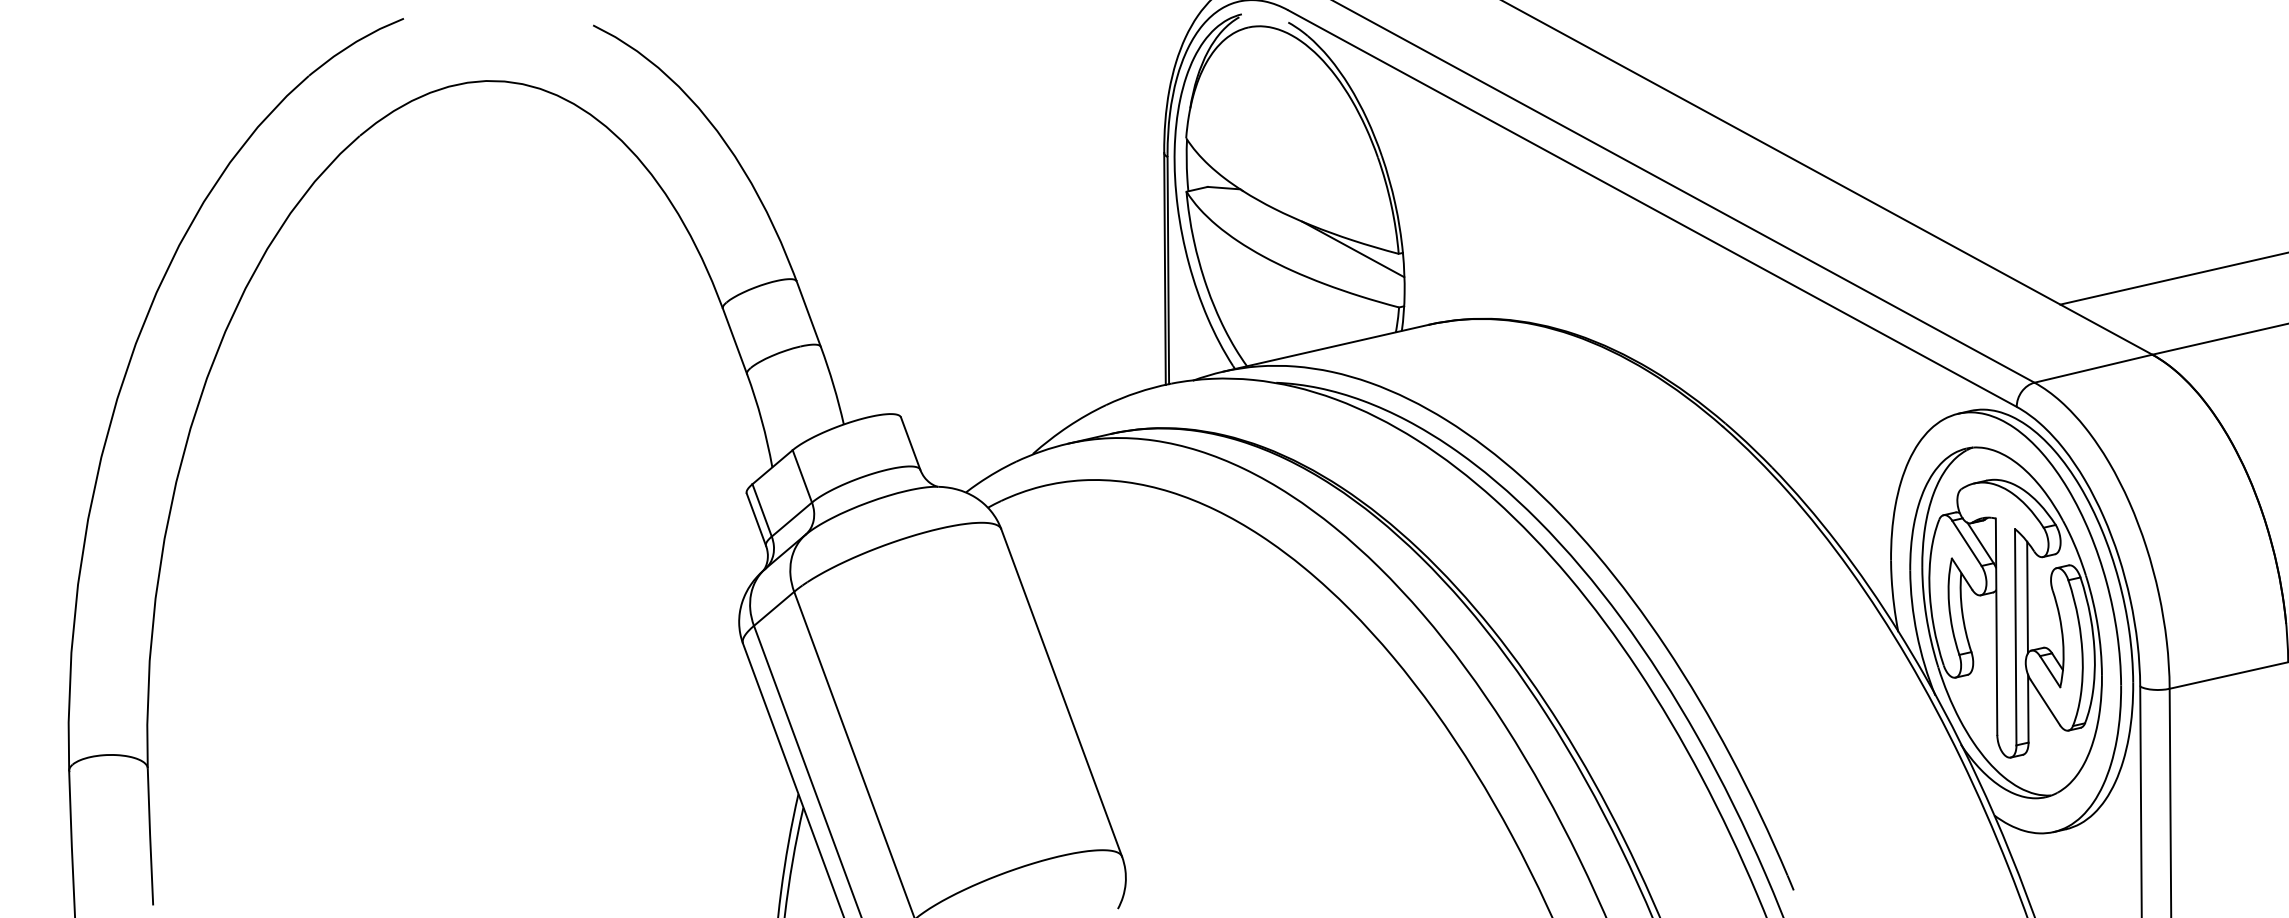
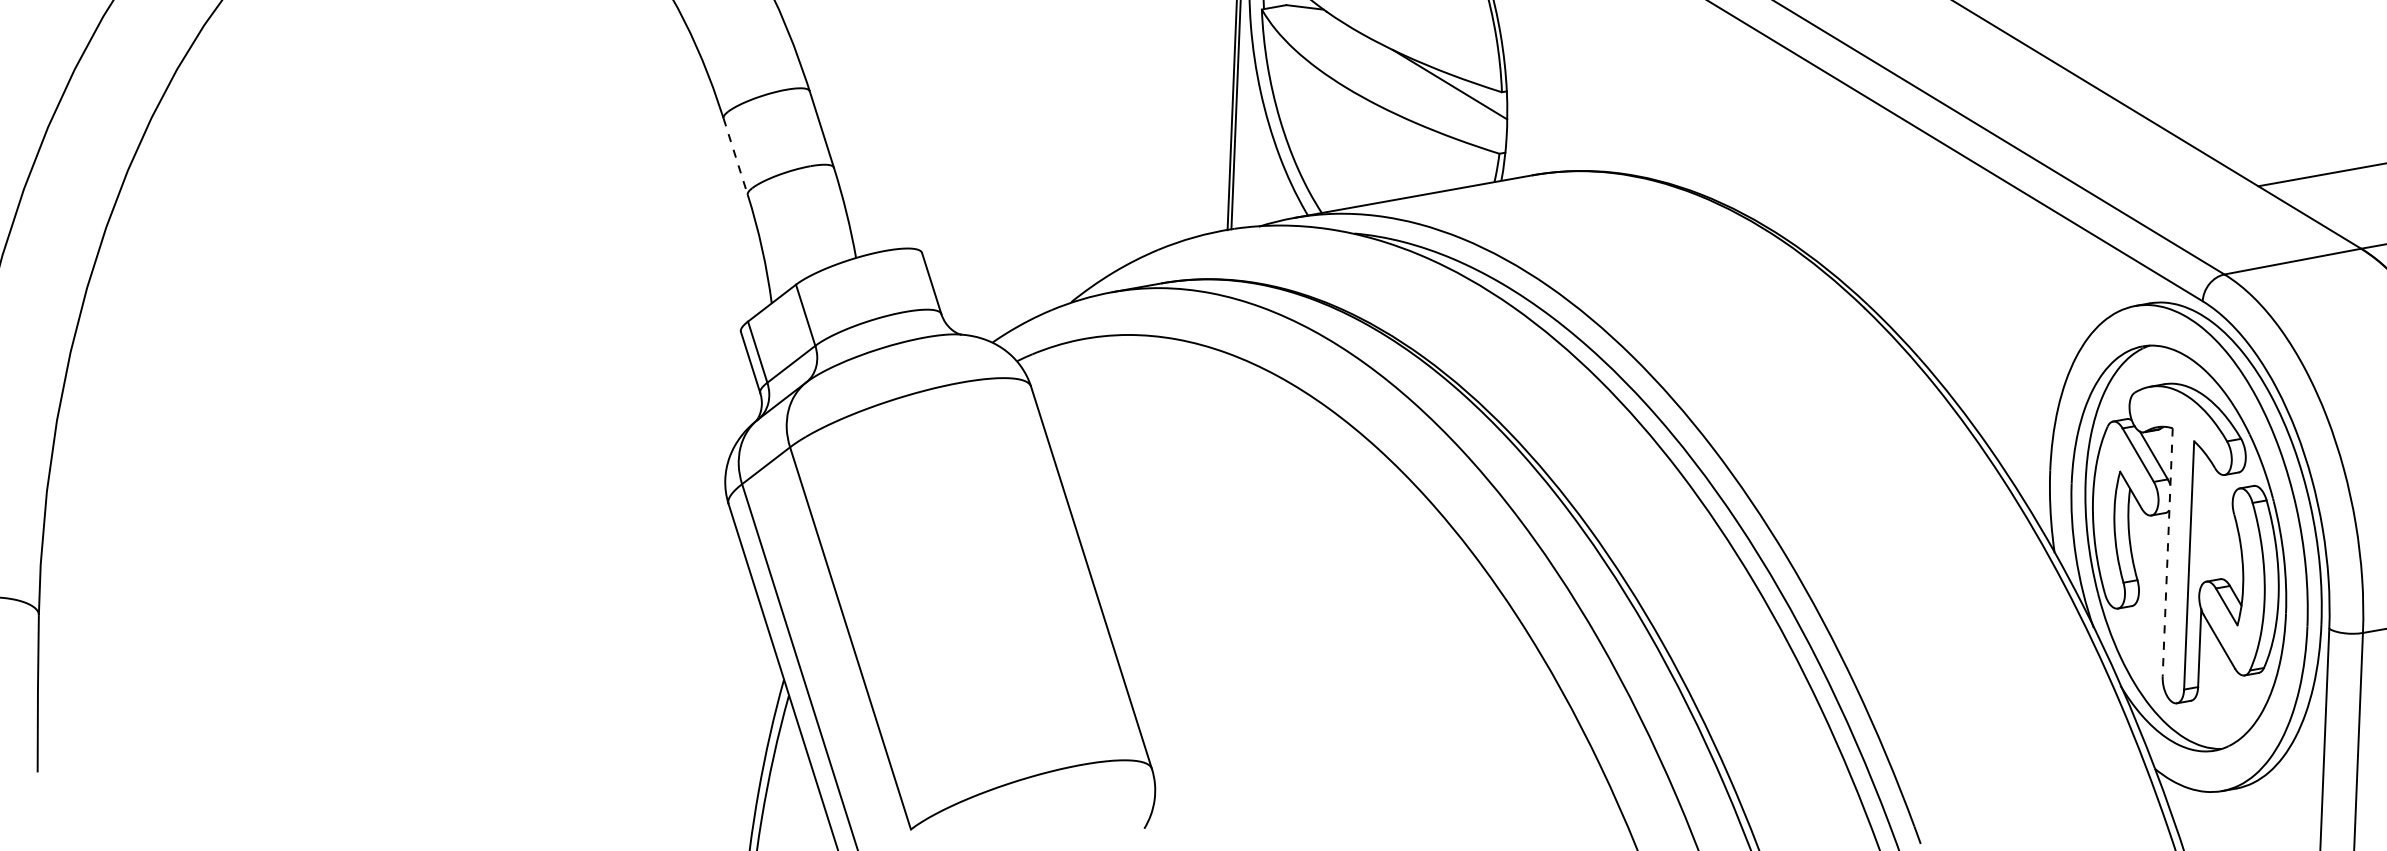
line: (734, 341) -> (735, 156), solid -> dashed
line: (2027, 597) -> (2204, 520), removed
line: (1996, 627) -> (2167, 553), solid -> dashed

